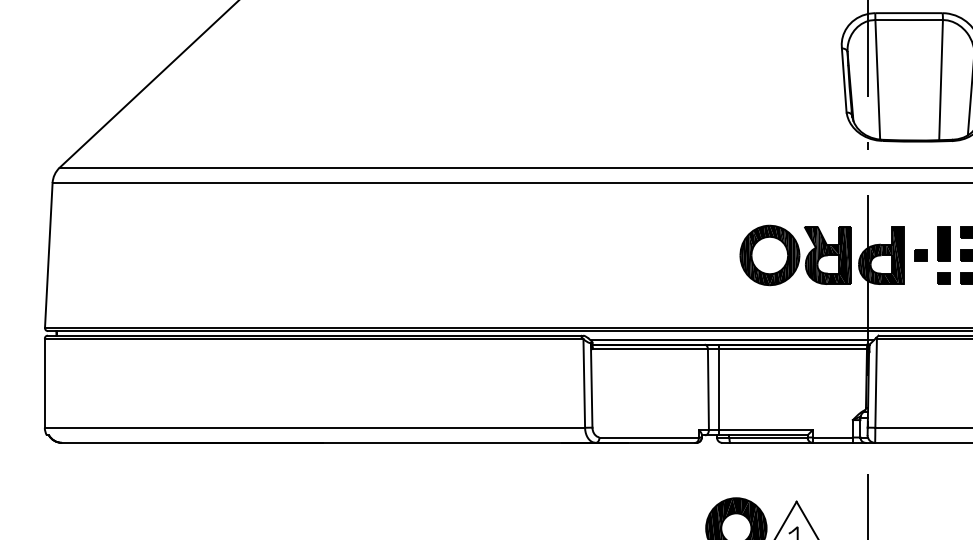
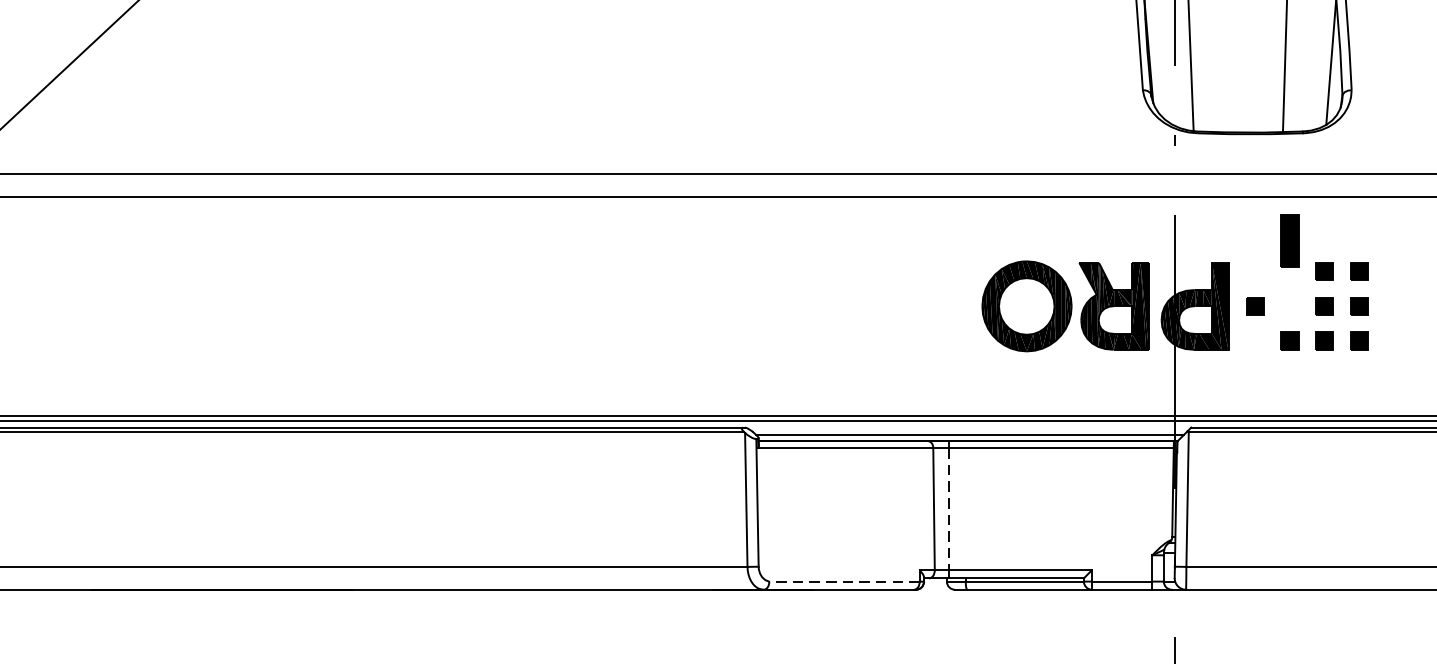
part: (943, 243) -> (1289, 239), moved
line: (718, 390) -> (949, 510), solid -> dashed
line: (649, 437) -> (844, 581), solid -> dashed

